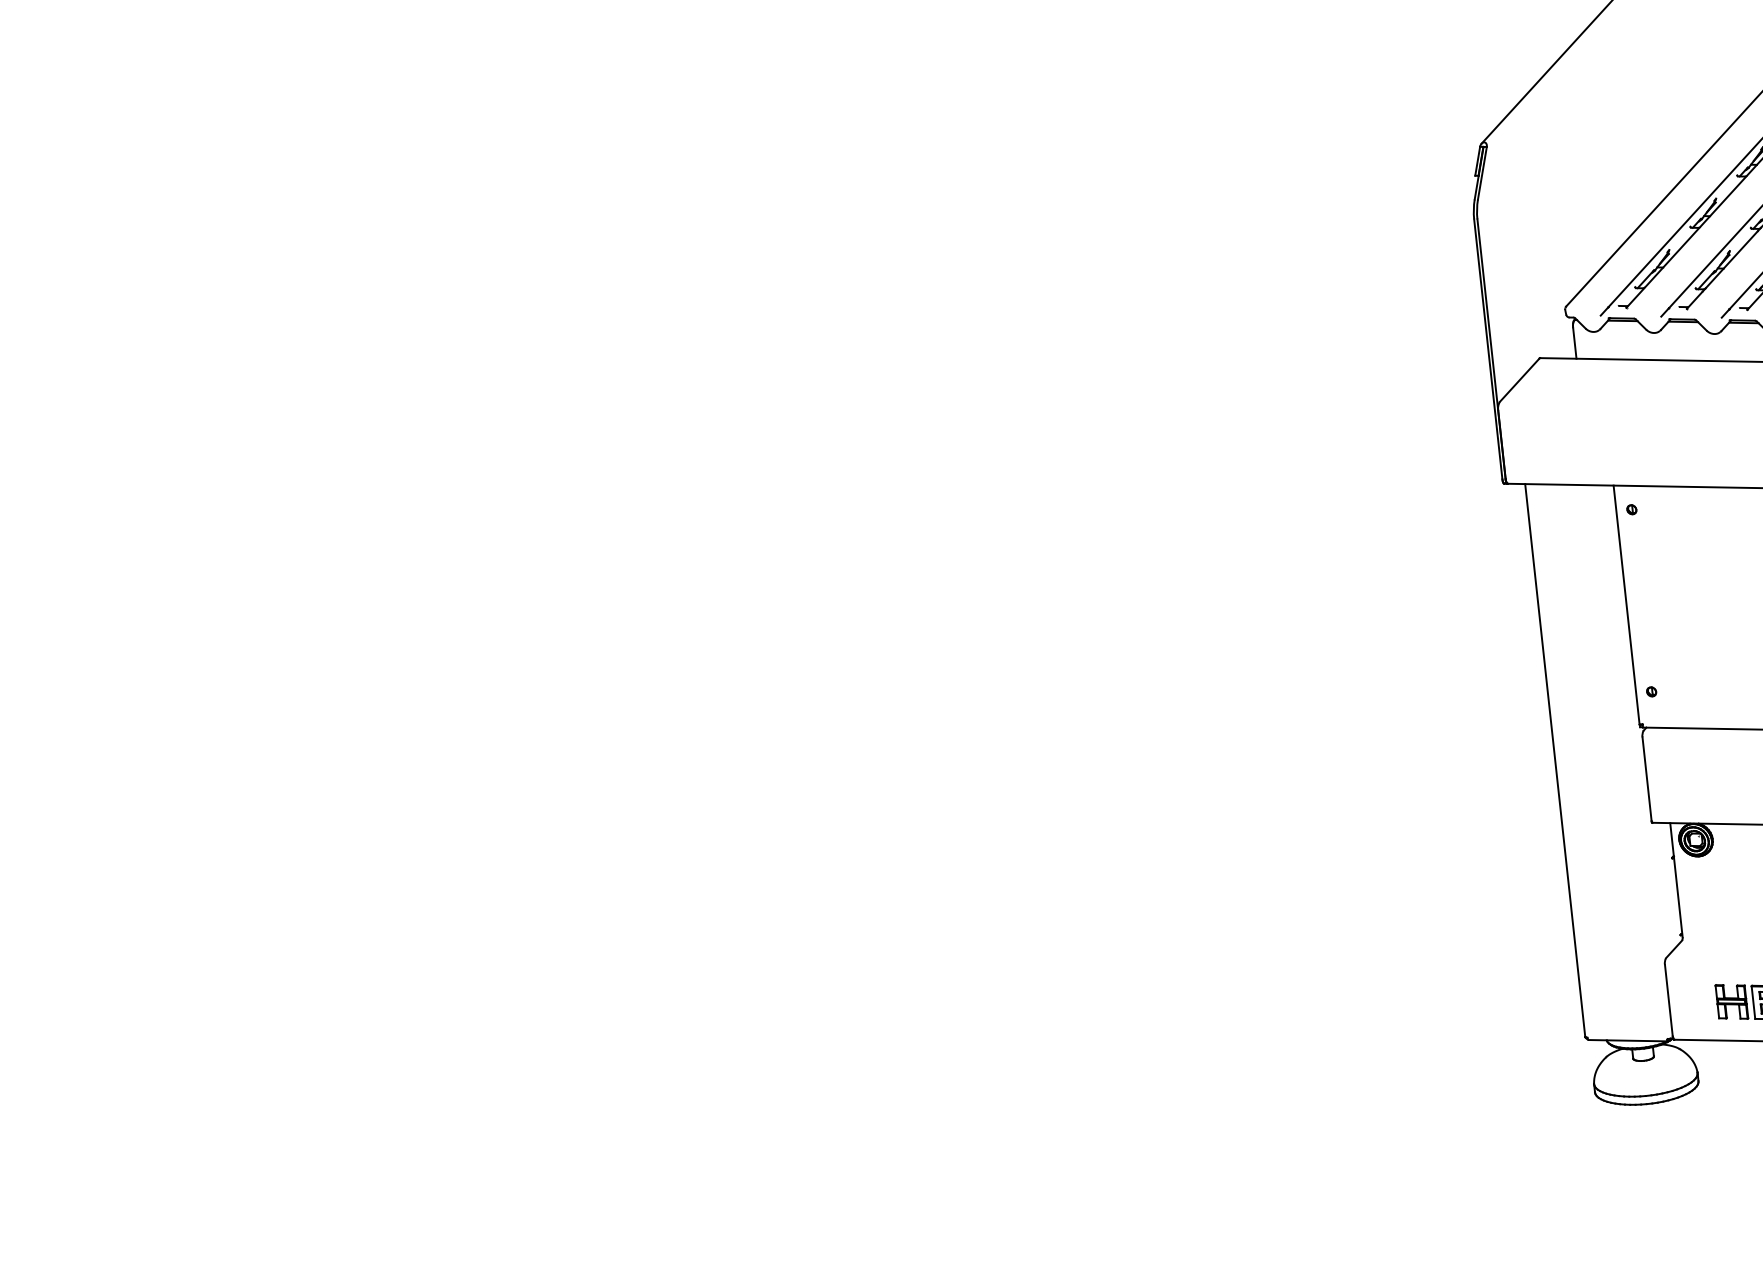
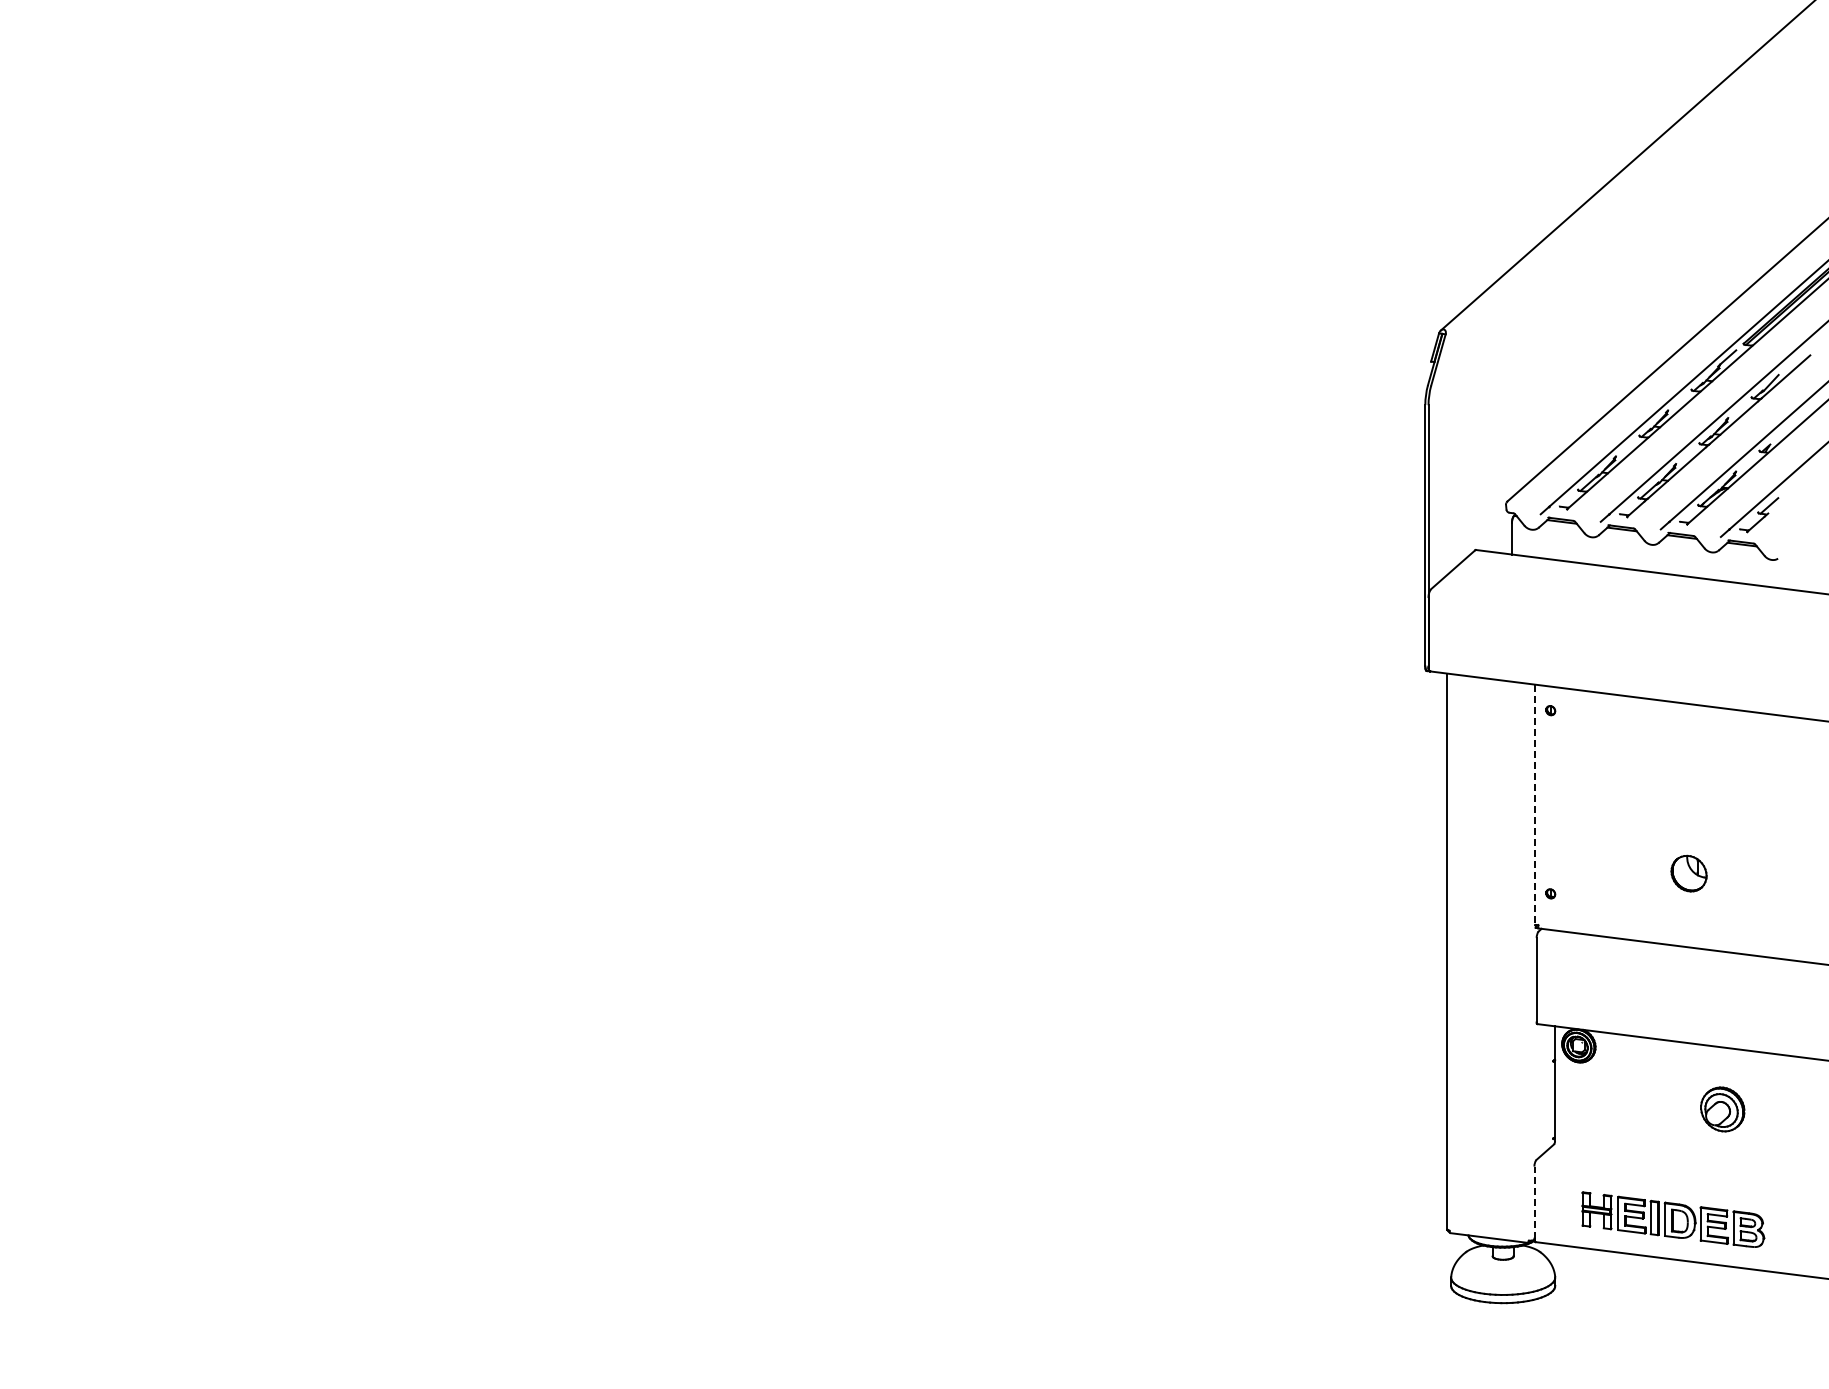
line: (1626, 605) -> (1535, 805), solid -> dashed
line: (1668, 1000) -> (1534, 1202), solid -> dashed

